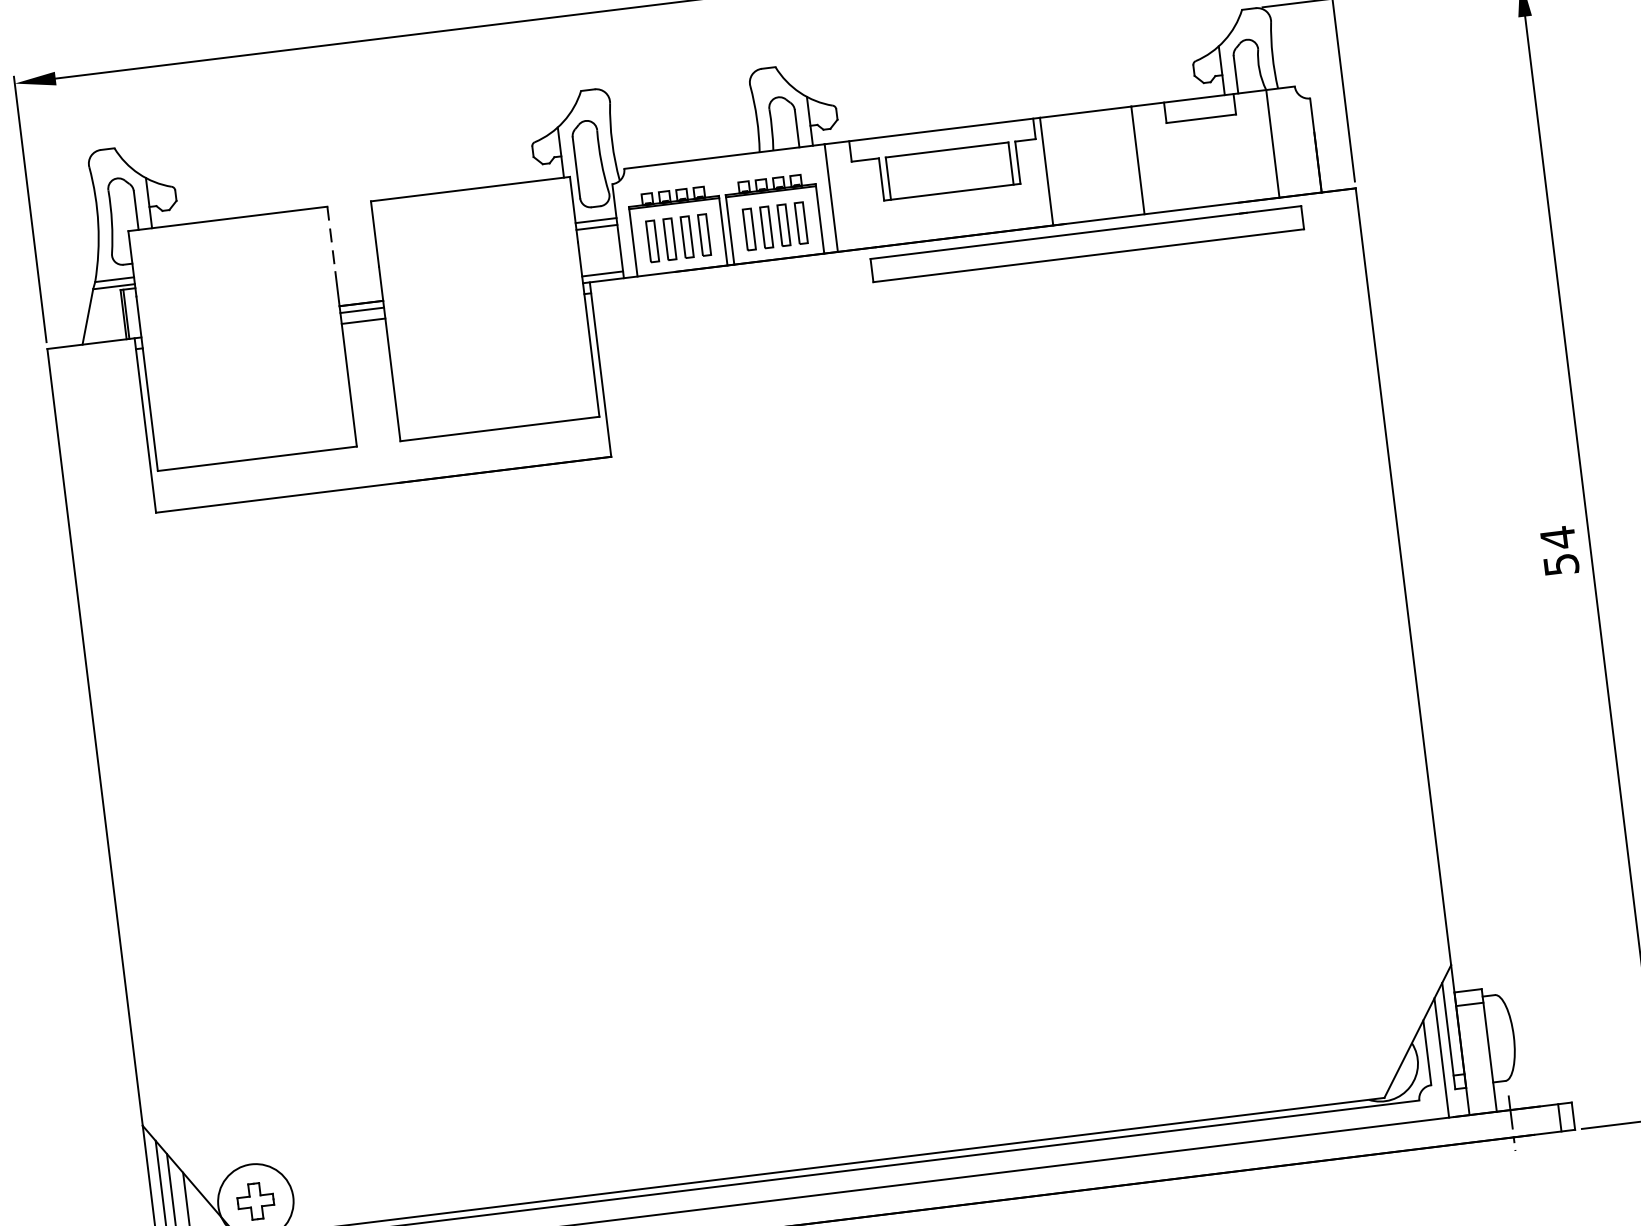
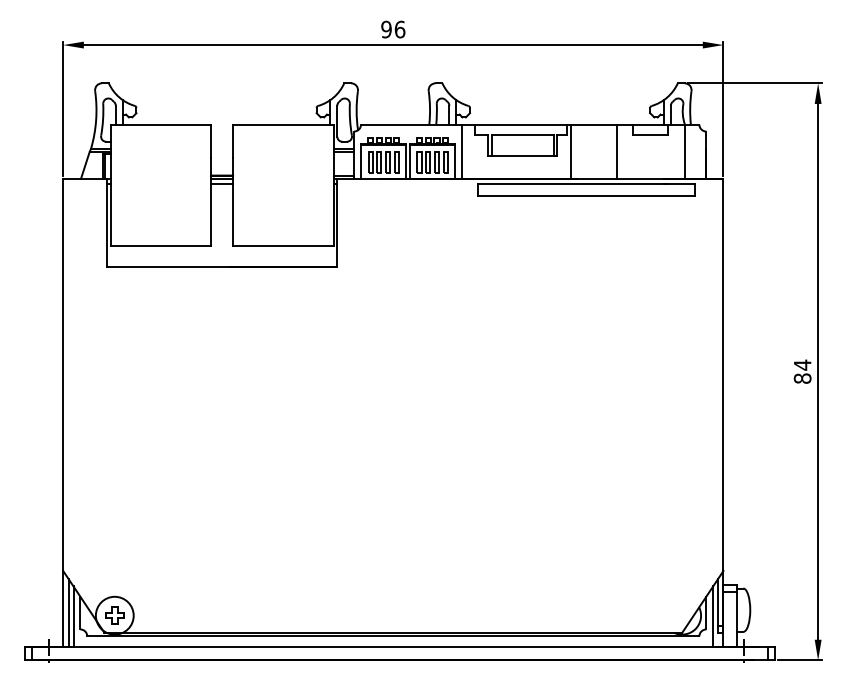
line: (332, 238) -> (211, 141), dashed -> solid
text: (1560, 564) -> (802, 378), 54 -> 84

